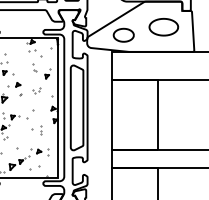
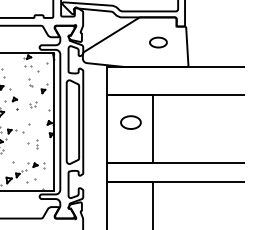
part: (163, 27) -> (158, 42), size x0.6
part: (123, 35) -> (130, 122), moved

